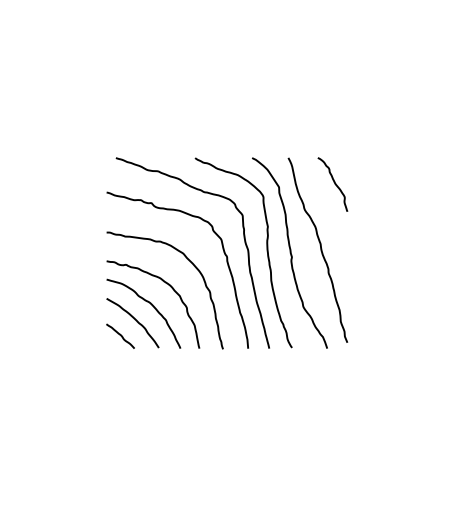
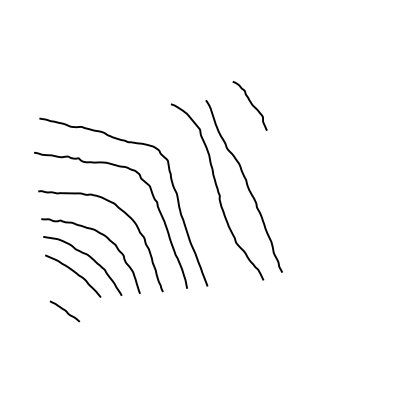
curve: (334, 184) -> (251, 105), moved
curve: (266, 251) -> (194, 192), removed
curve: (120, 335) -> (64, 310), moved

